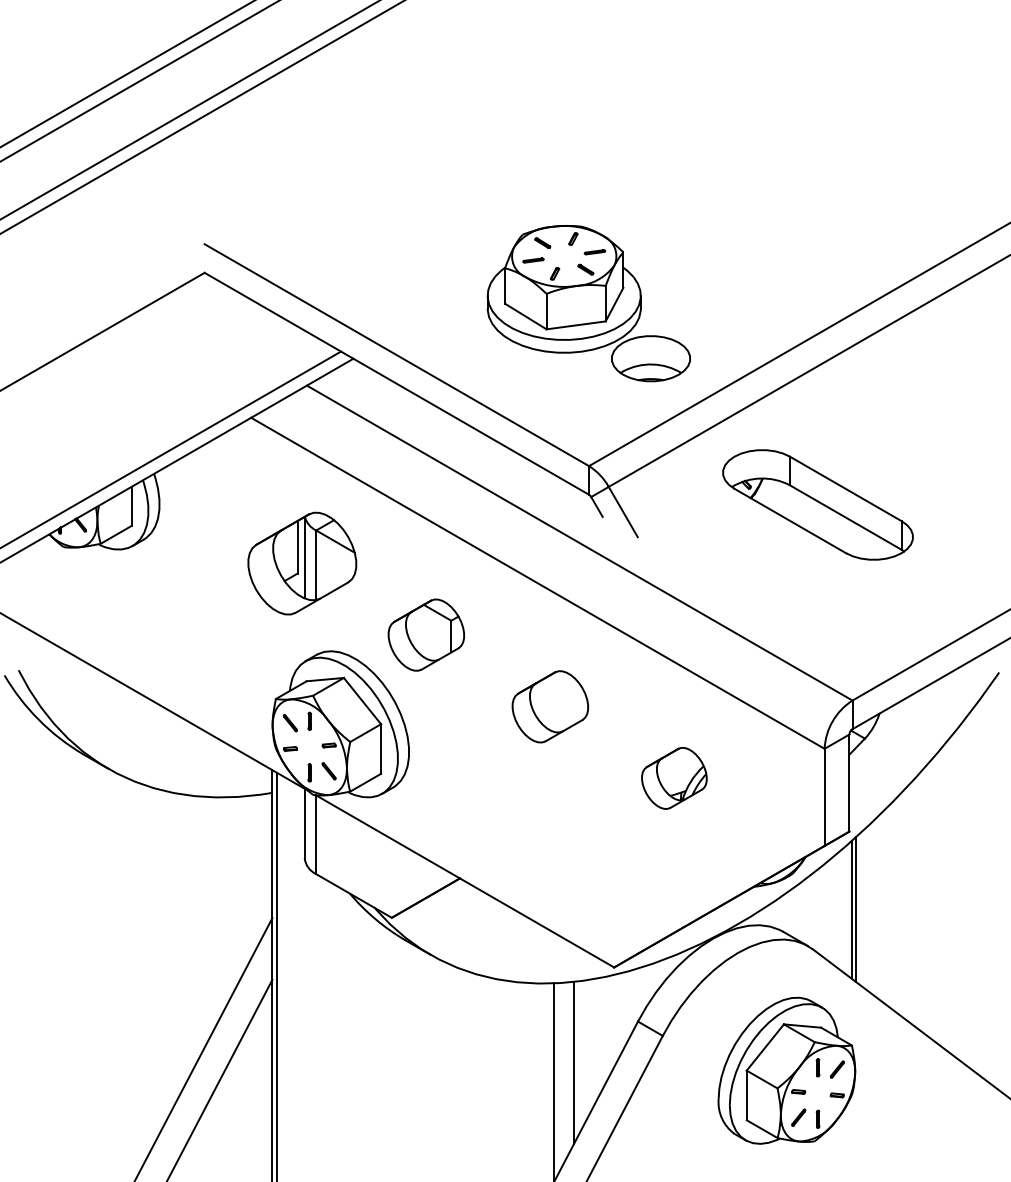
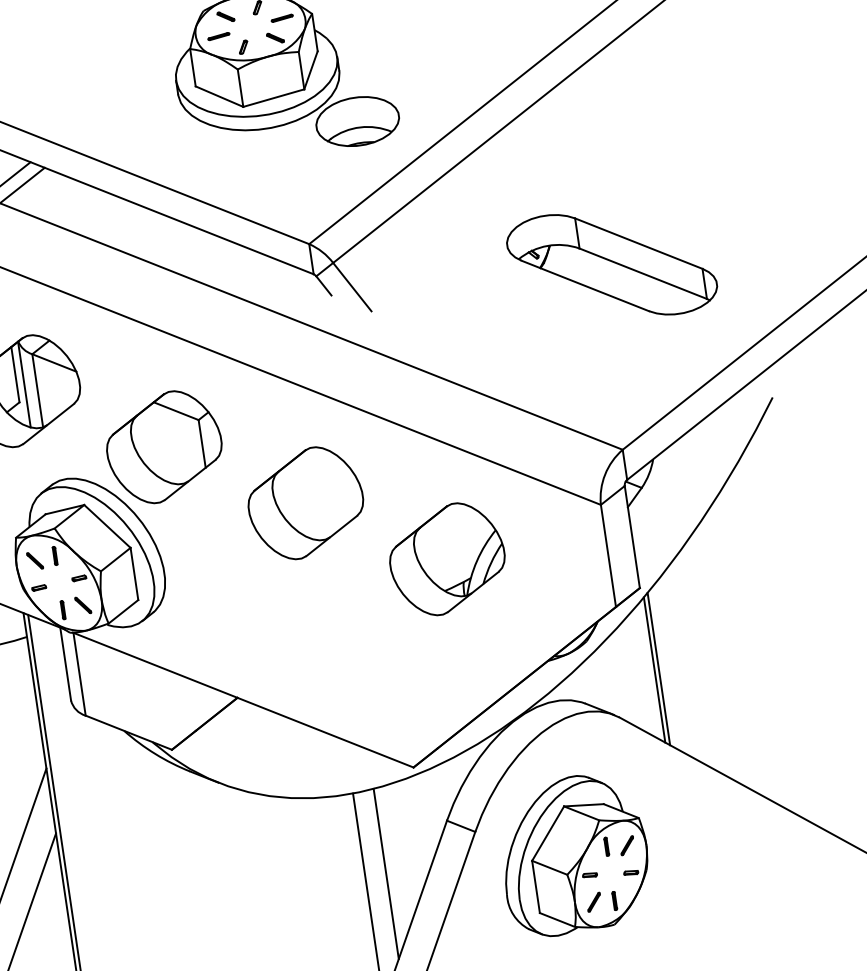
part: (817, 504) -> (611, 264), moved
part: (426, 634) -> (164, 446), size x1.43
part: (550, 706) -> (306, 502), size x1.43
part: (674, 778) -> (447, 559), size x1.67
part: (786, 1070) -> (573, 854), moved

